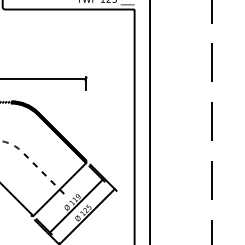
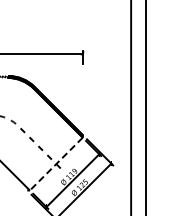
line: (59, 189) -> (56, 164), solid -> dashed

